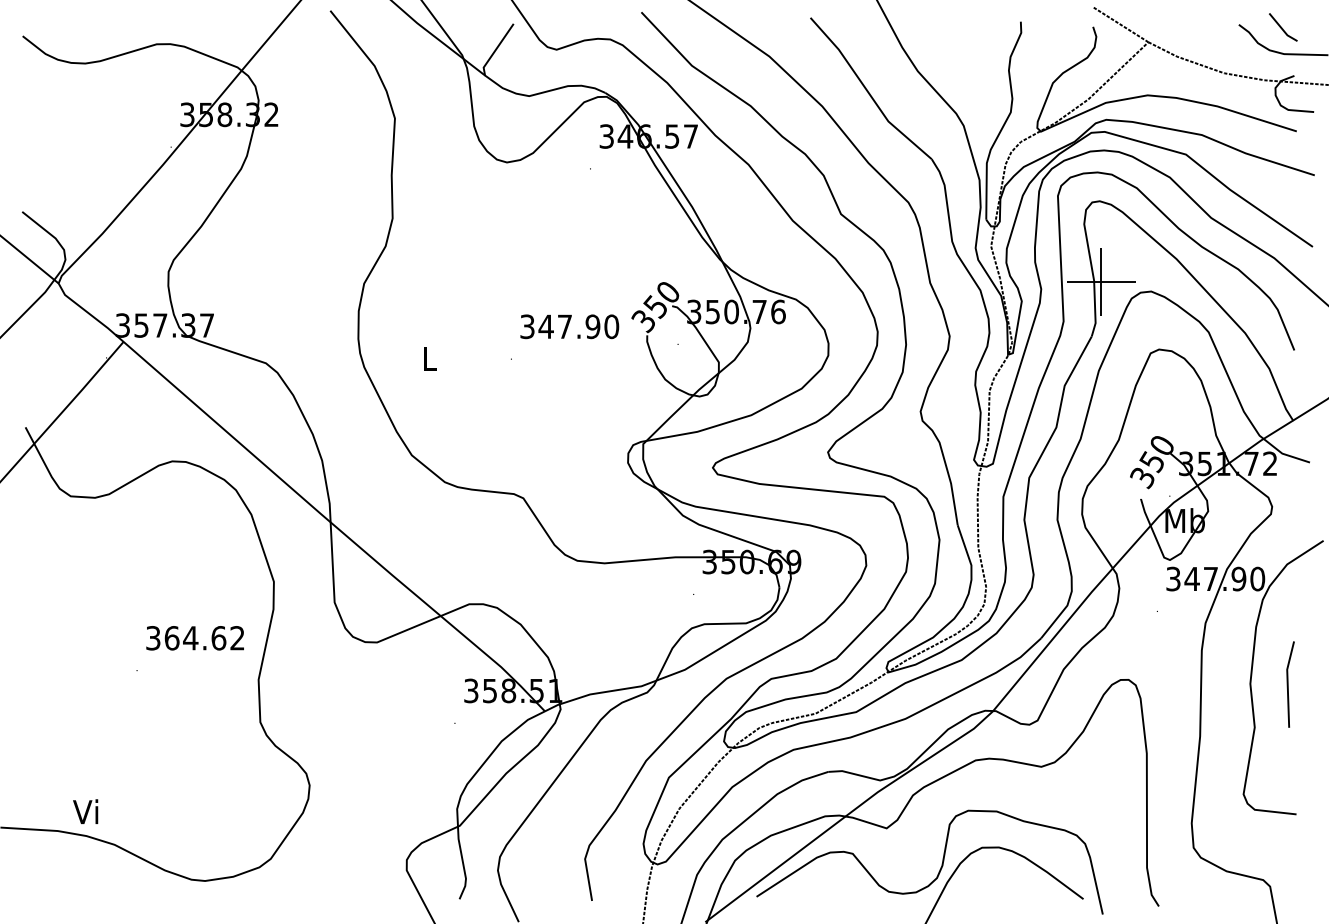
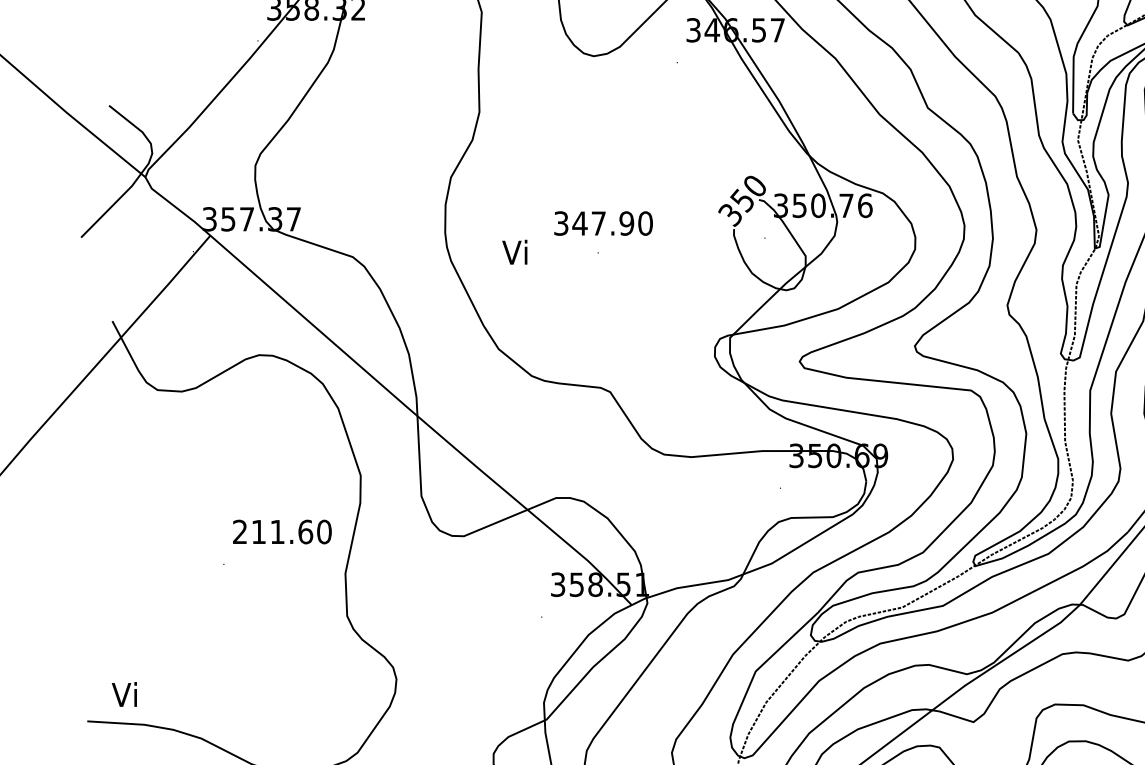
text: (569, 326) -> (603, 223), moved
text: (427, 358) -> (514, 252), L -> Vi
text: (195, 638) -> (282, 532), 364.62 -> 211.60
text: (85, 811) -> (124, 694), moved

